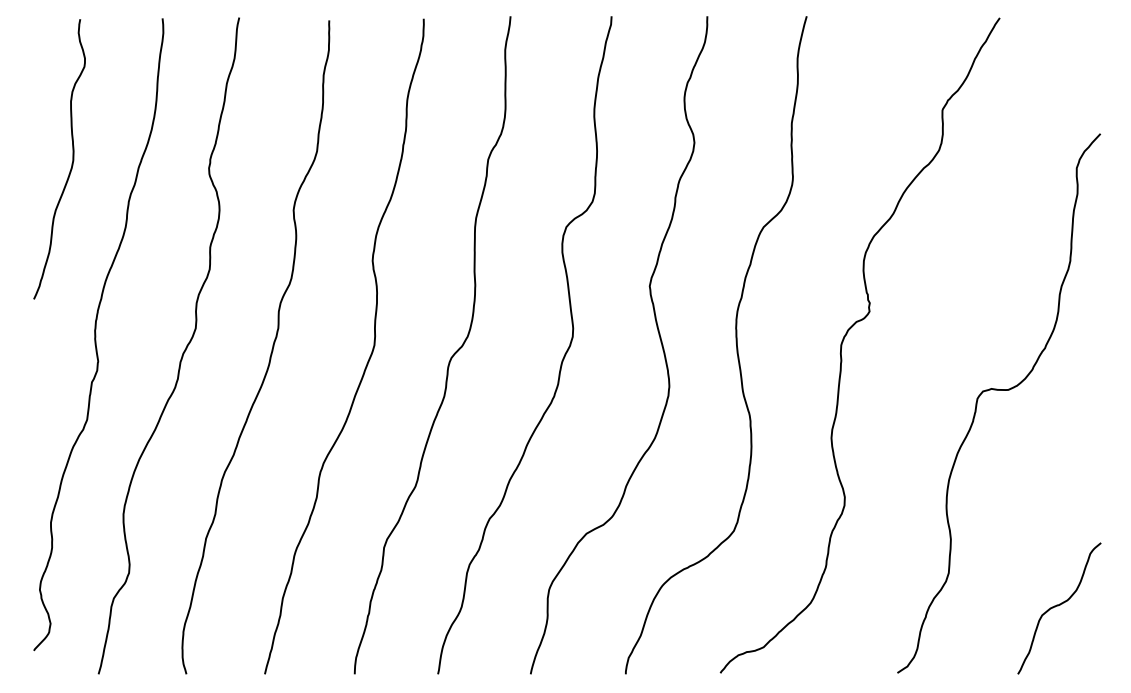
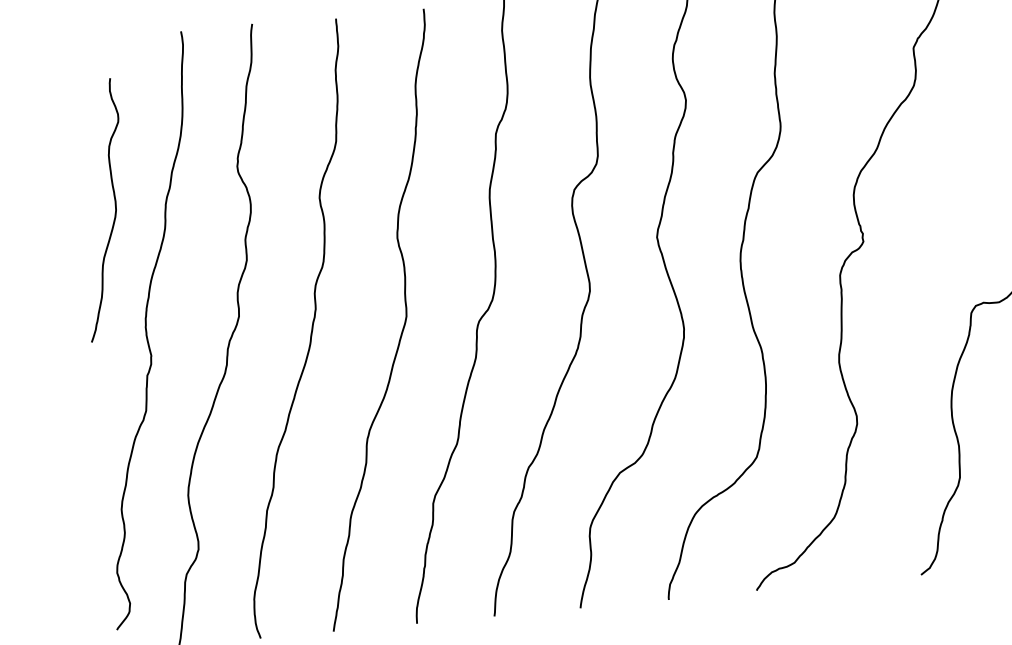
curve: (71, 163) -> (114, 213), moved

